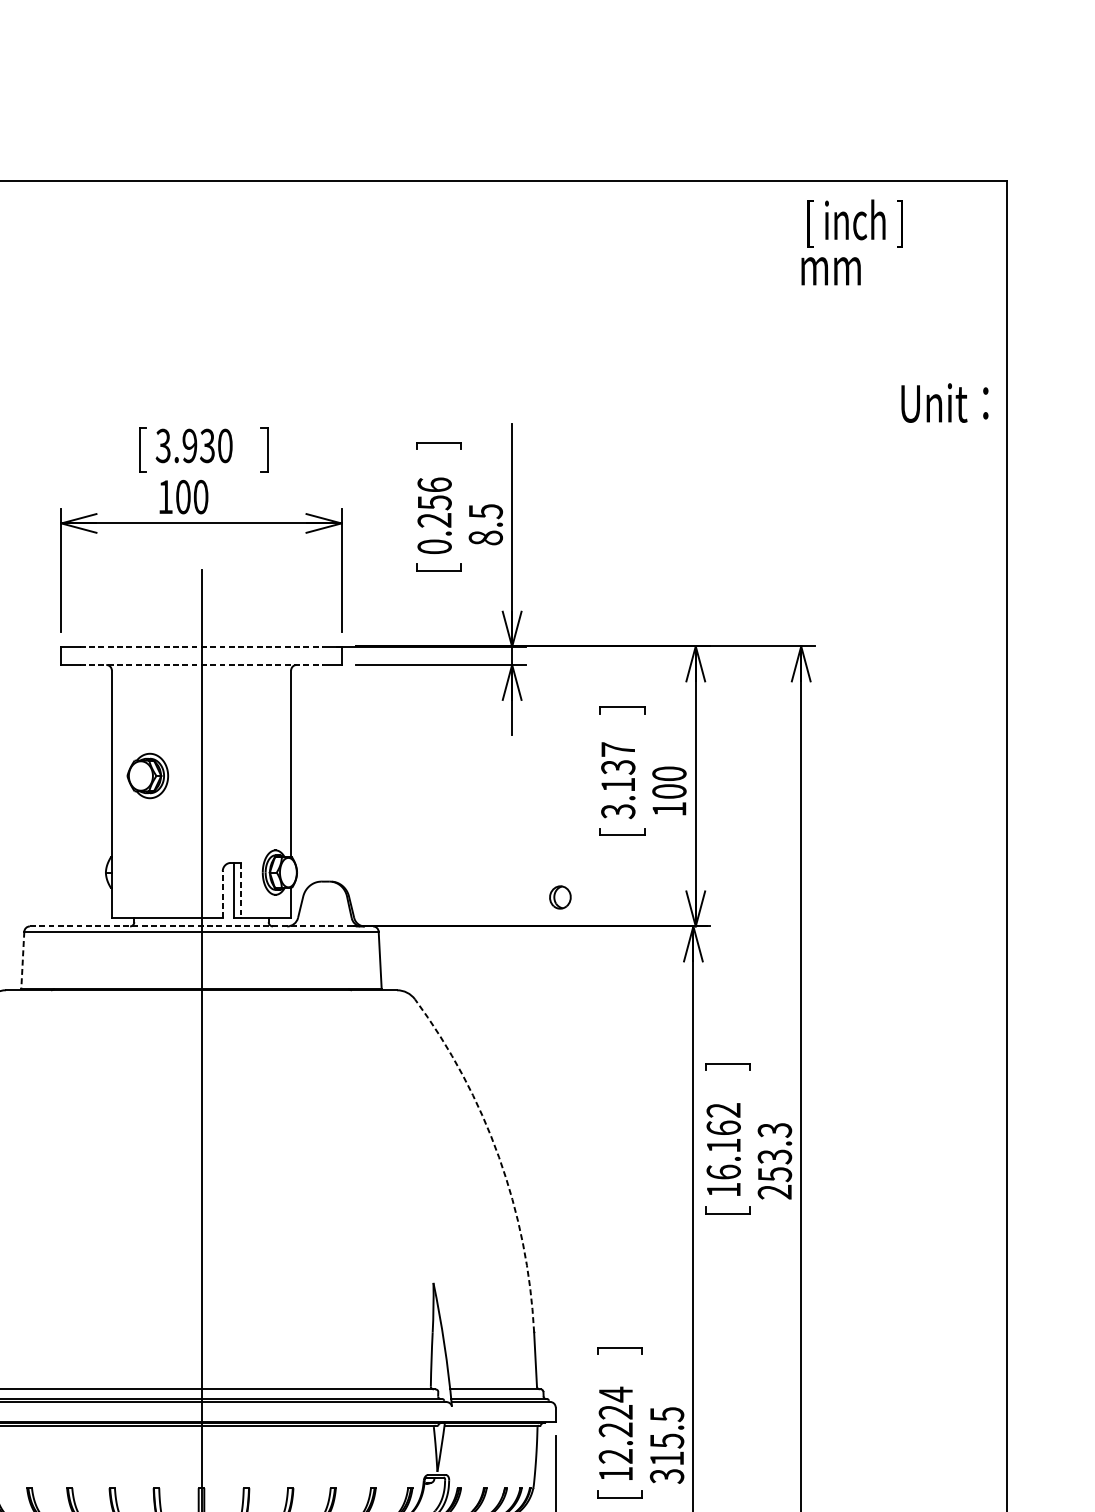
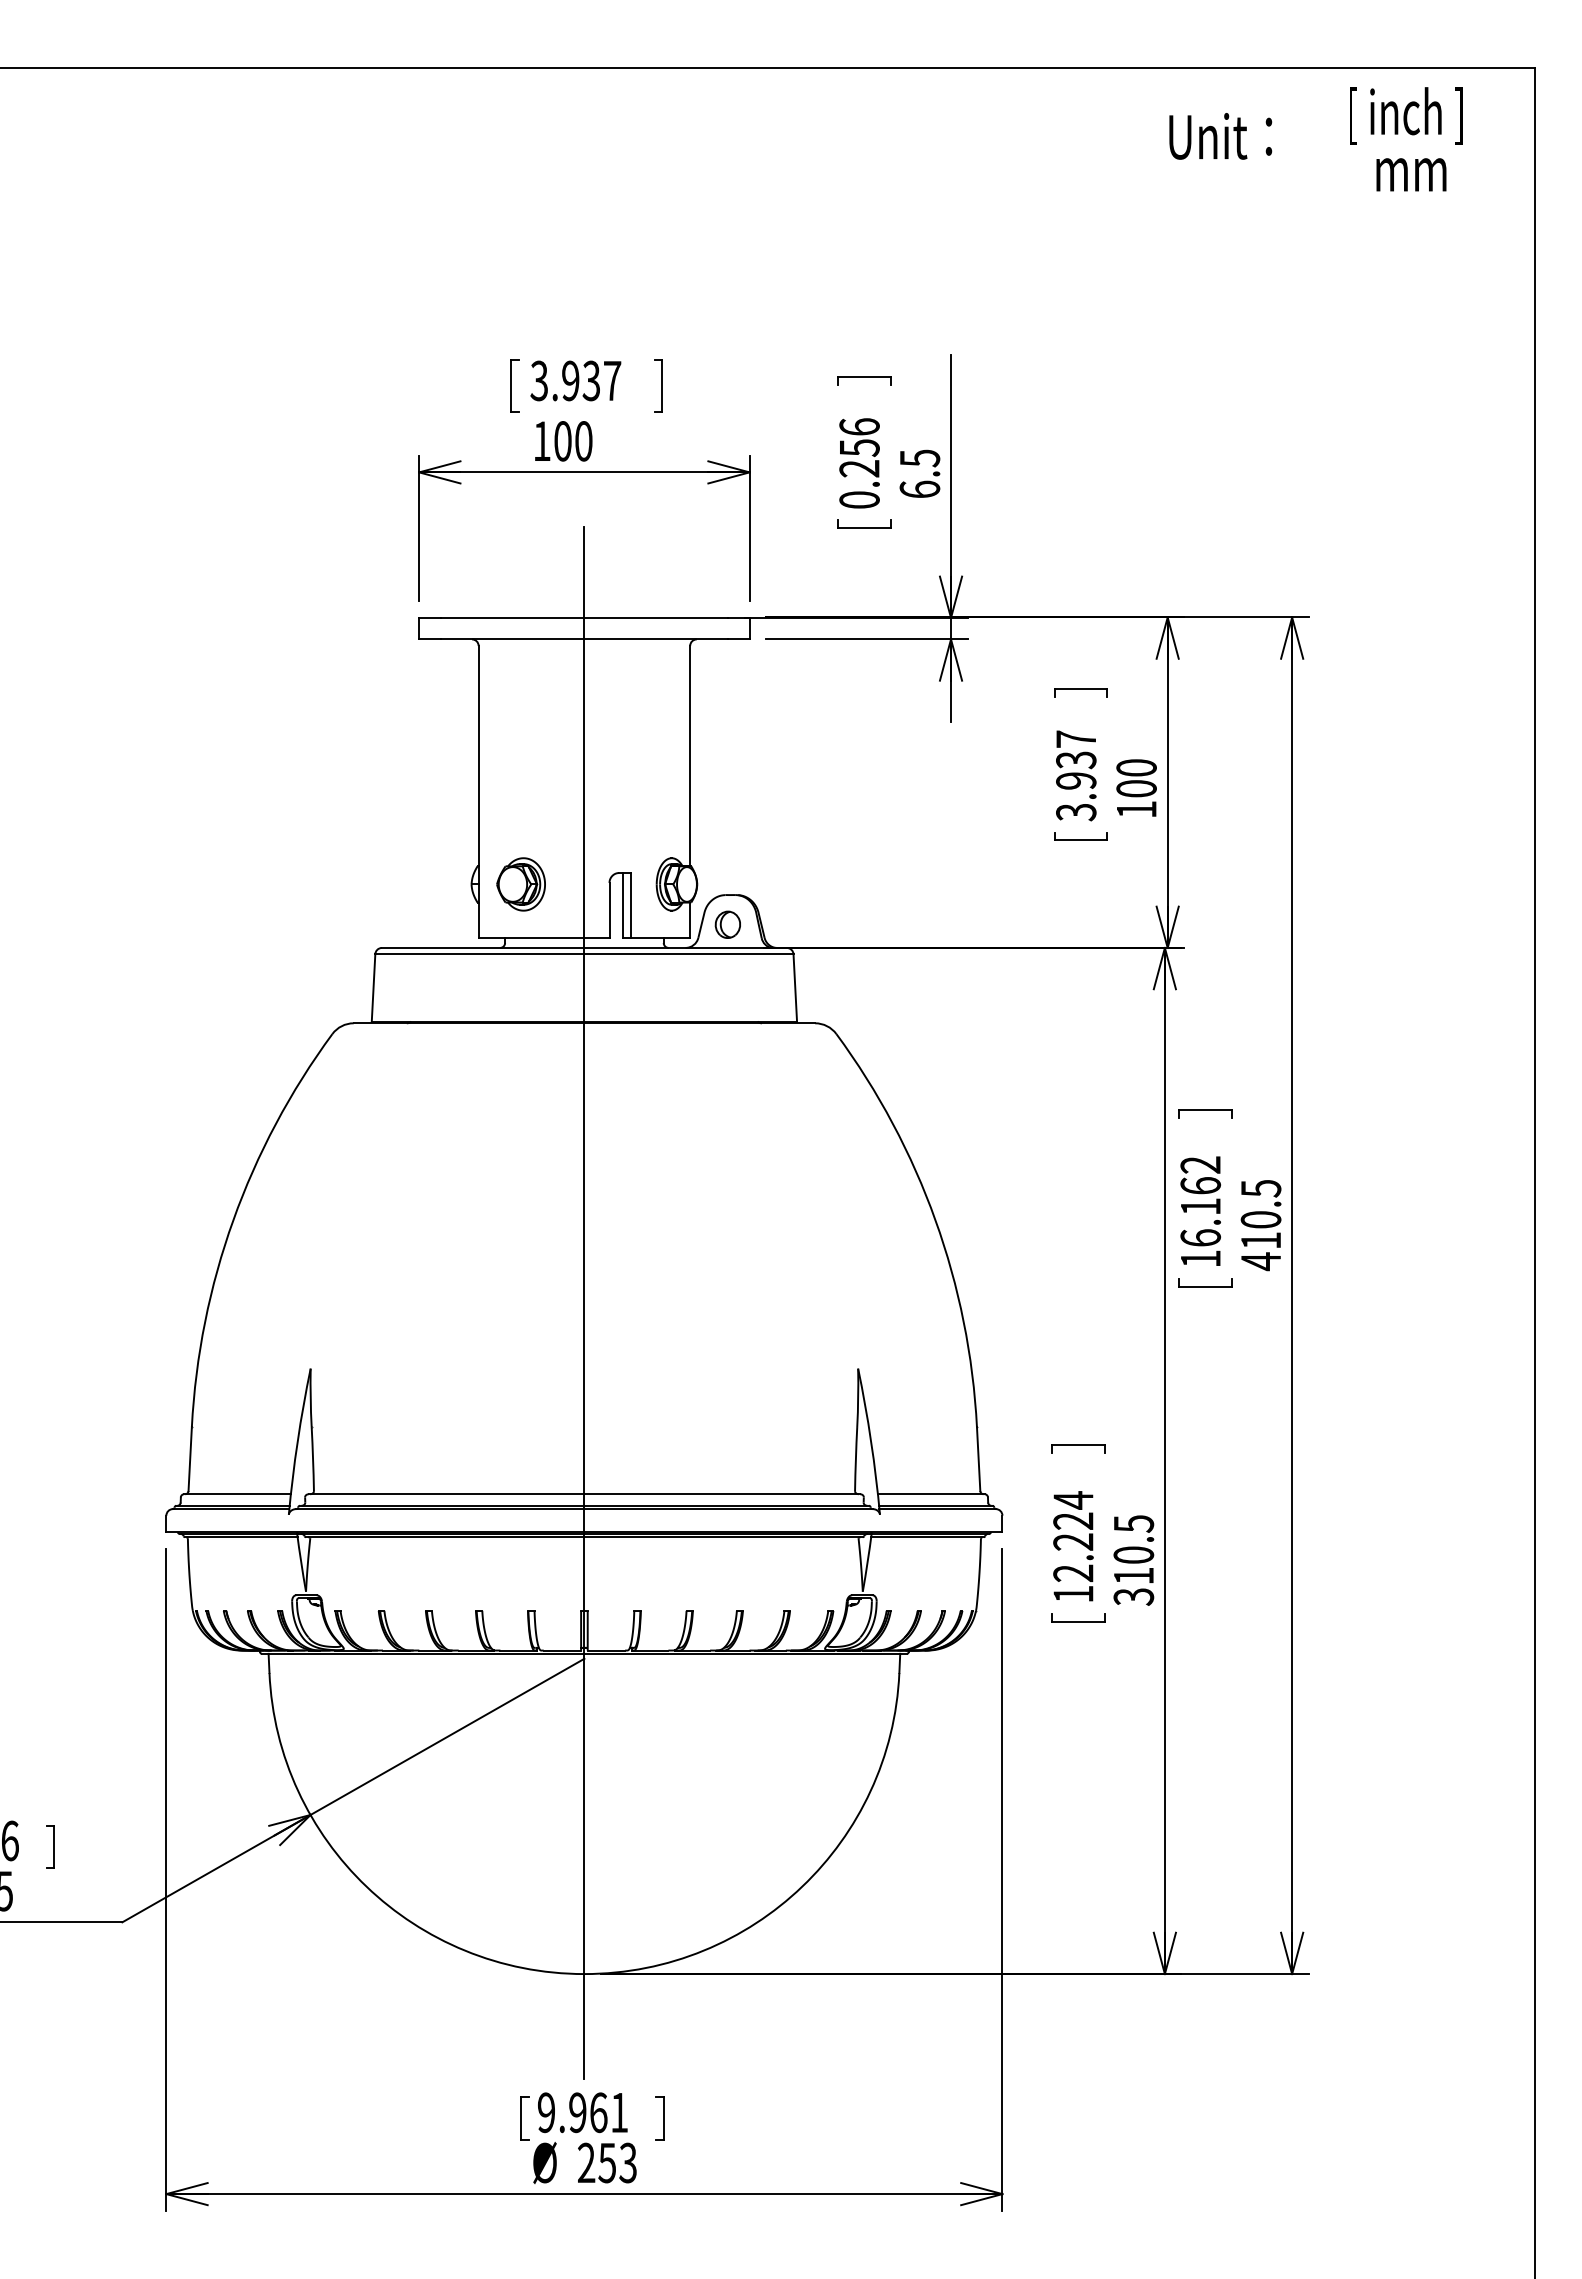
text: (855, 223) -> (1406, 115), moved
text: (831, 270) -> (1411, 174), moved
text: (944, 403) -> (1220, 136), moved
text: (225, 445) -> (612, 380), 3.930 -> 3.937
text: (485, 537) -> (919, 489), 8.5 -> 6.5
line: (201, 646) -> (584, 617), dashed -> solid
line: (201, 665) -> (584, 639), dashed -> solid
part: (147, 776) -> (520, 884), moved
text: (618, 784) -> (1076, 780), 3.137 -> 3.937
line: (241, 890) -> (631, 905), dashed -> solid
line: (222, 894) -> (609, 910), dashed -> solid
part: (560, 897) -> (727, 924), moved
line: (193, 926) -> (574, 947), dashed -> solid
line: (22, 959) -> (373, 987), dashed -> solid
arc: (499, 1157) -> (935, 1220), dashed -> solid
text: (774, 1161) -> (1260, 1225), 253.3 -> 410.5
text: (666, 1441) -> (1133, 1555), 315.5 -> 310.5

